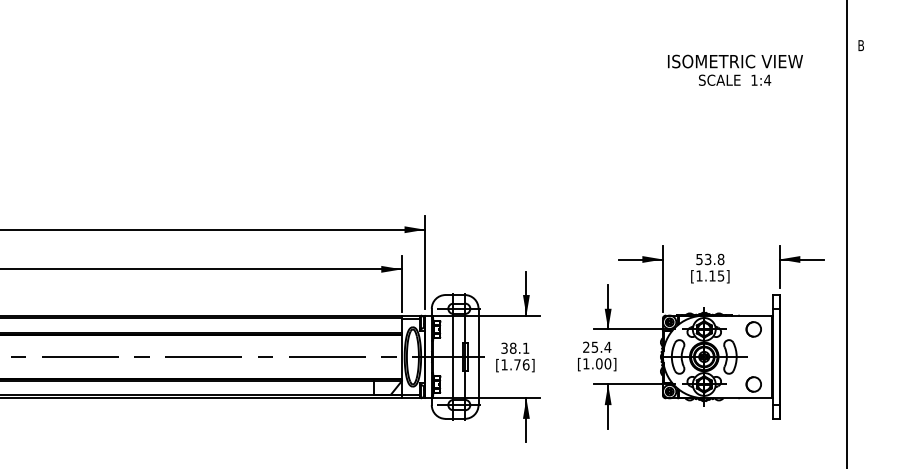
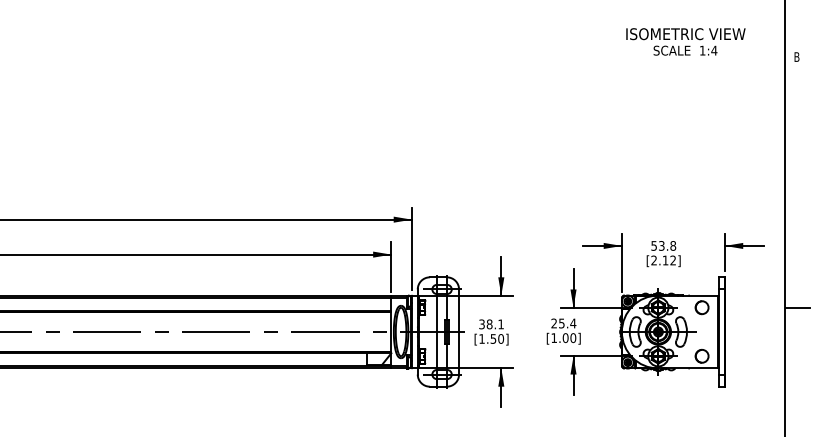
text: (734, 69) -> (685, 41), moved
text: (710, 275) -> (663, 260), [1.15] -> [2.12]
line: (861, 330) -> (797, 308), added
text: (522, 364) -> (497, 338), [1.76] -> [1.50]

